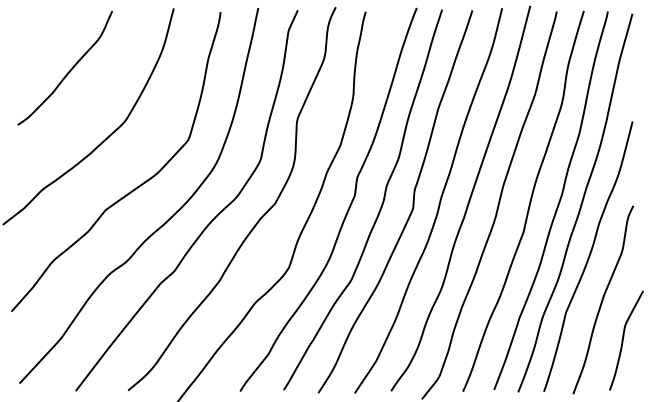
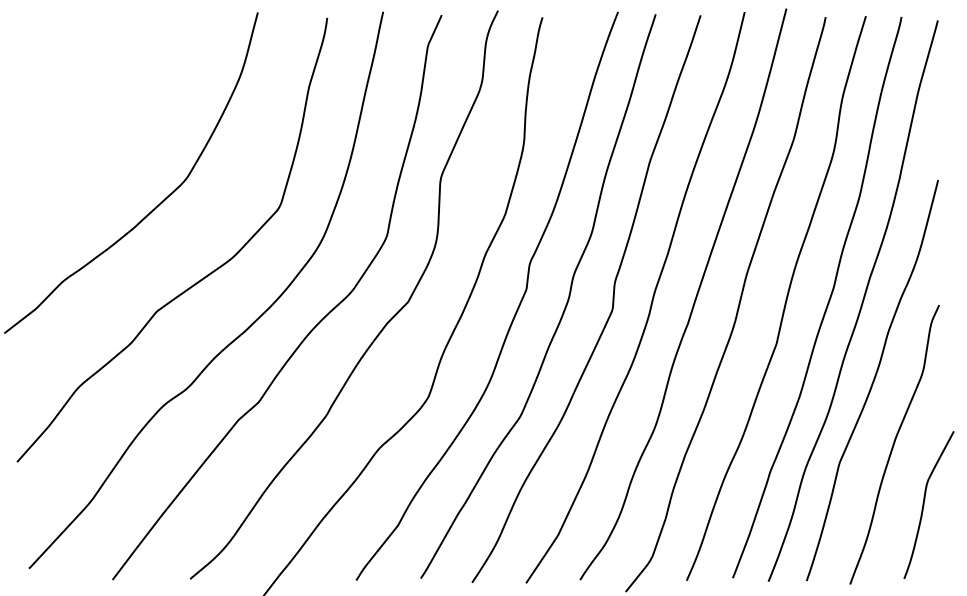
curve: (68, 71) -> (101, 105), removed

